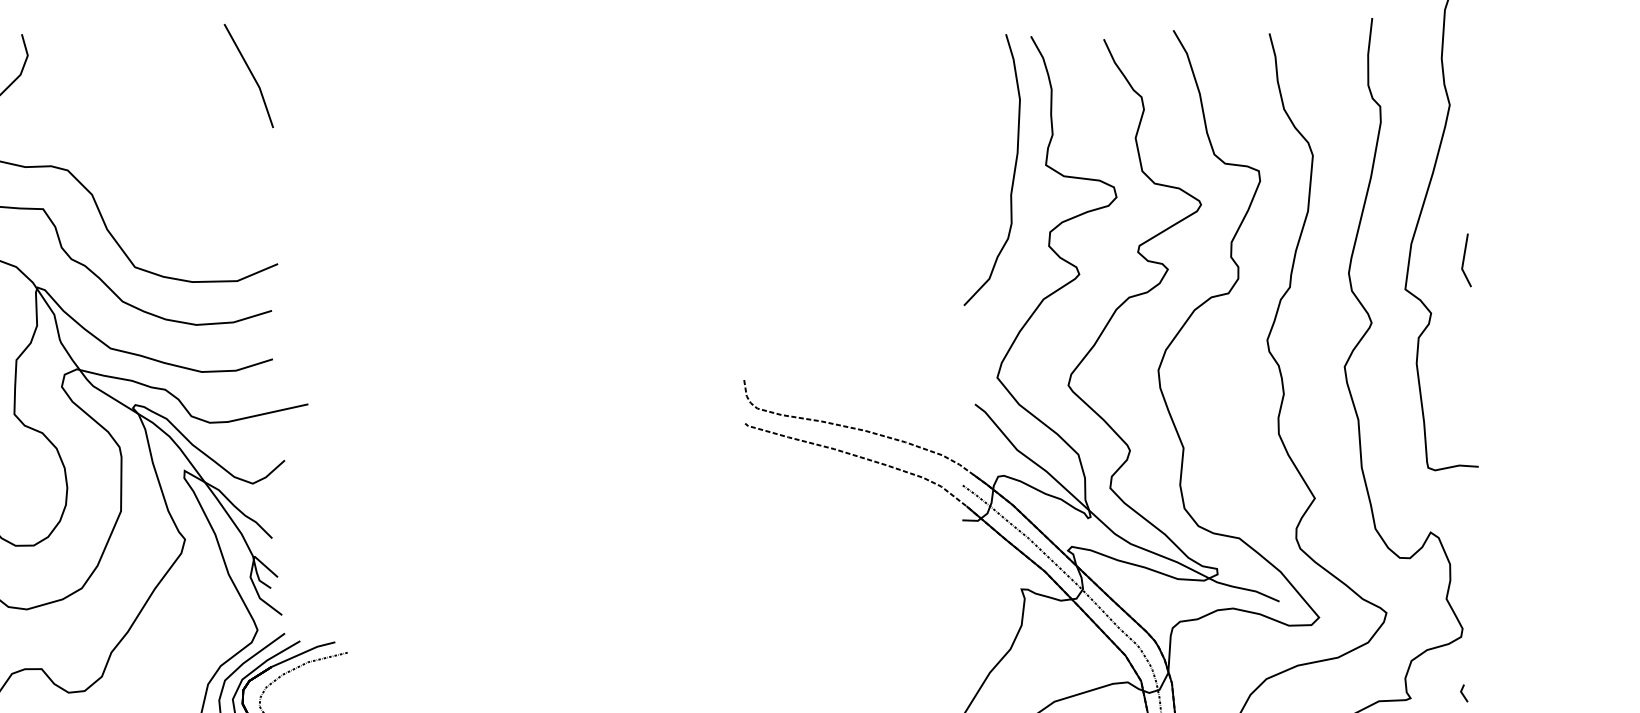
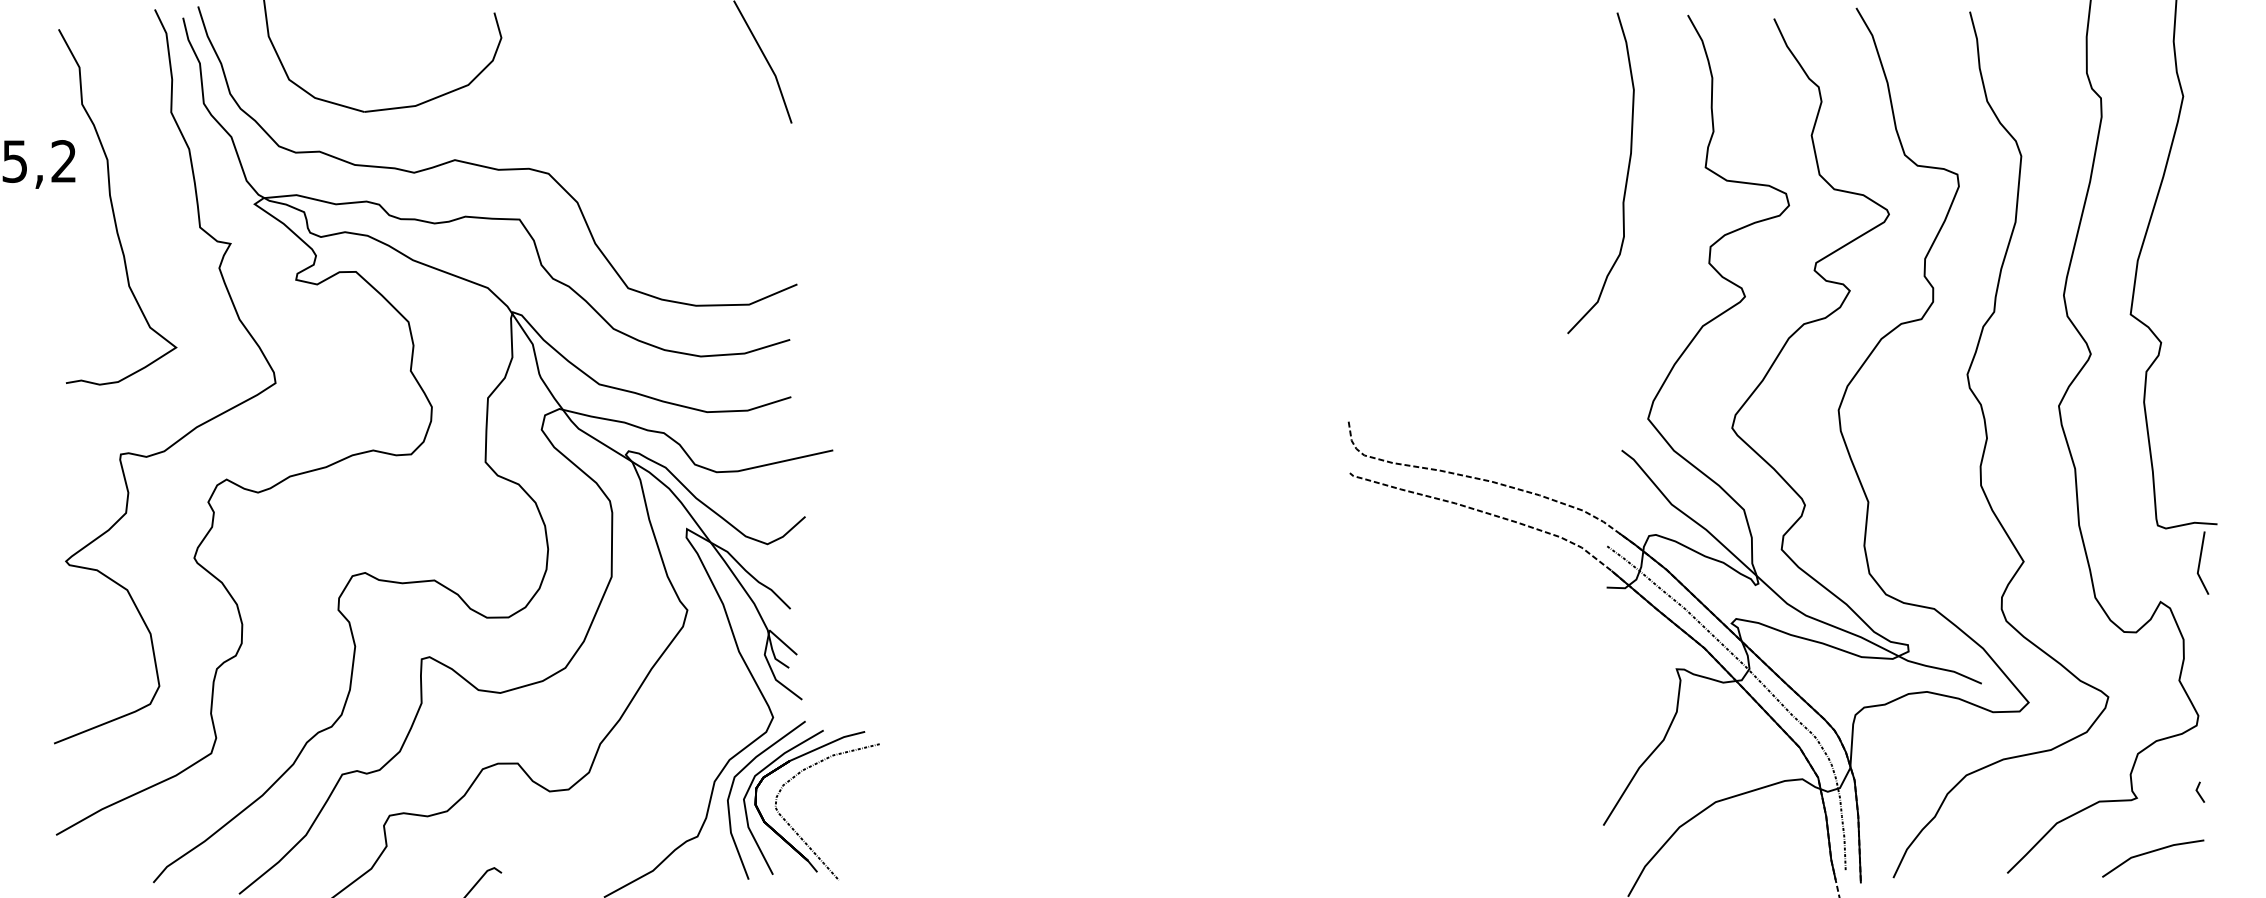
part: (1013, 171) -> (1626, 174), moved
part: (1466, 259) -> (2202, 562), moved

